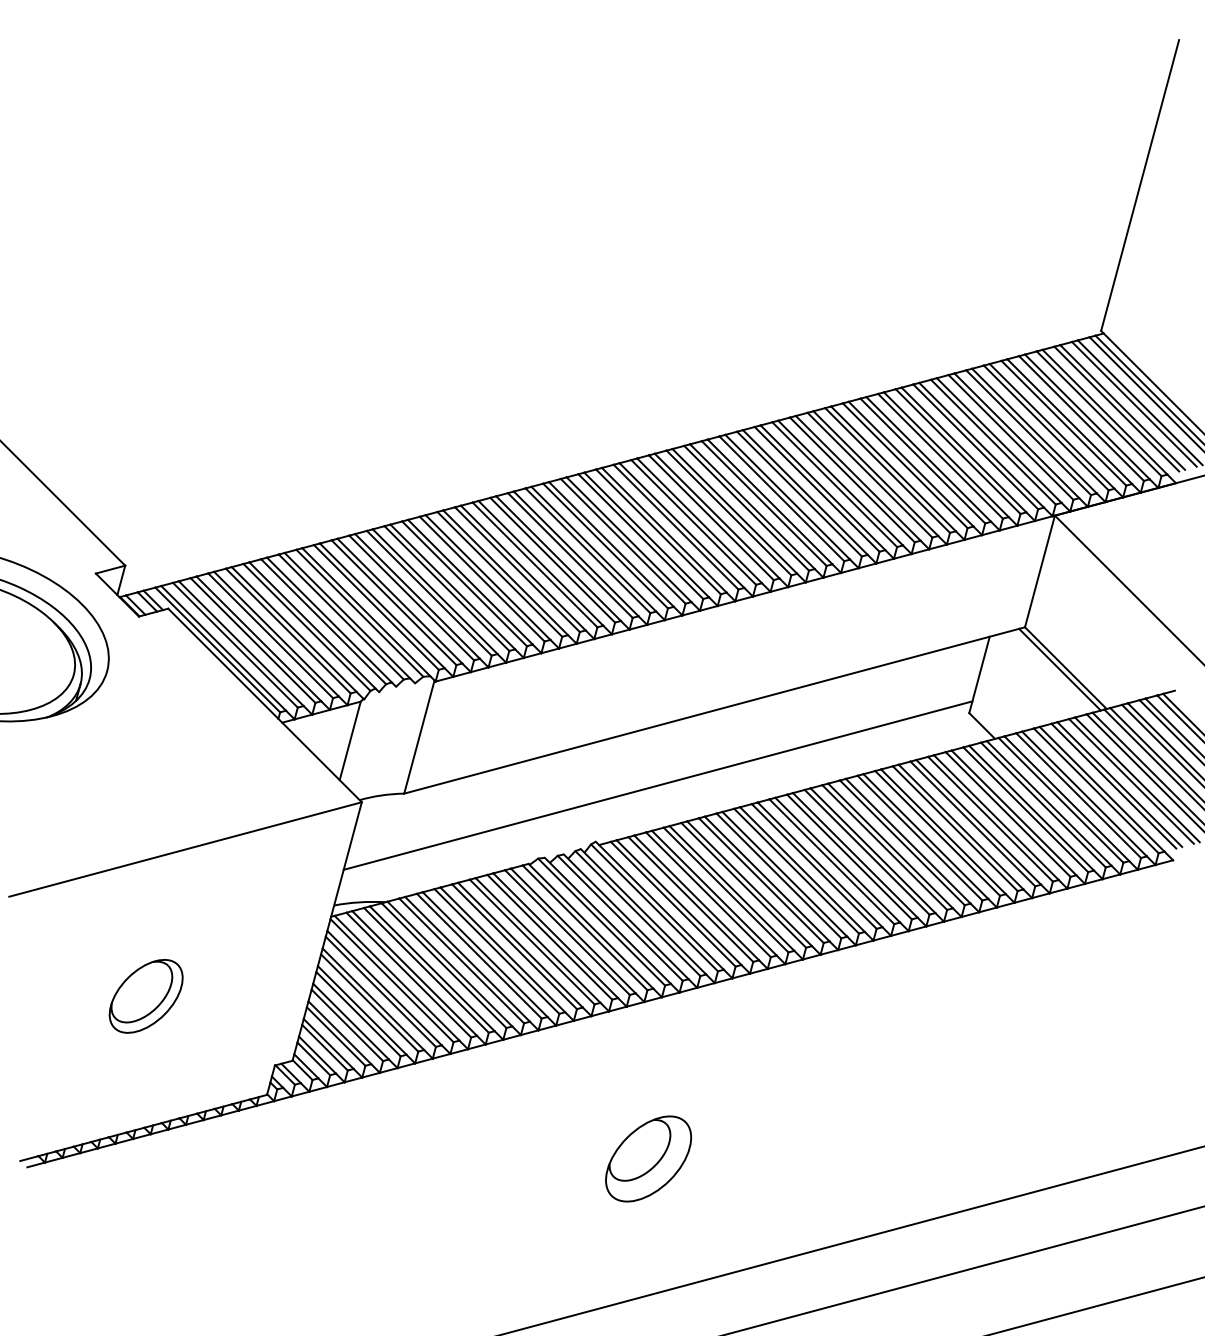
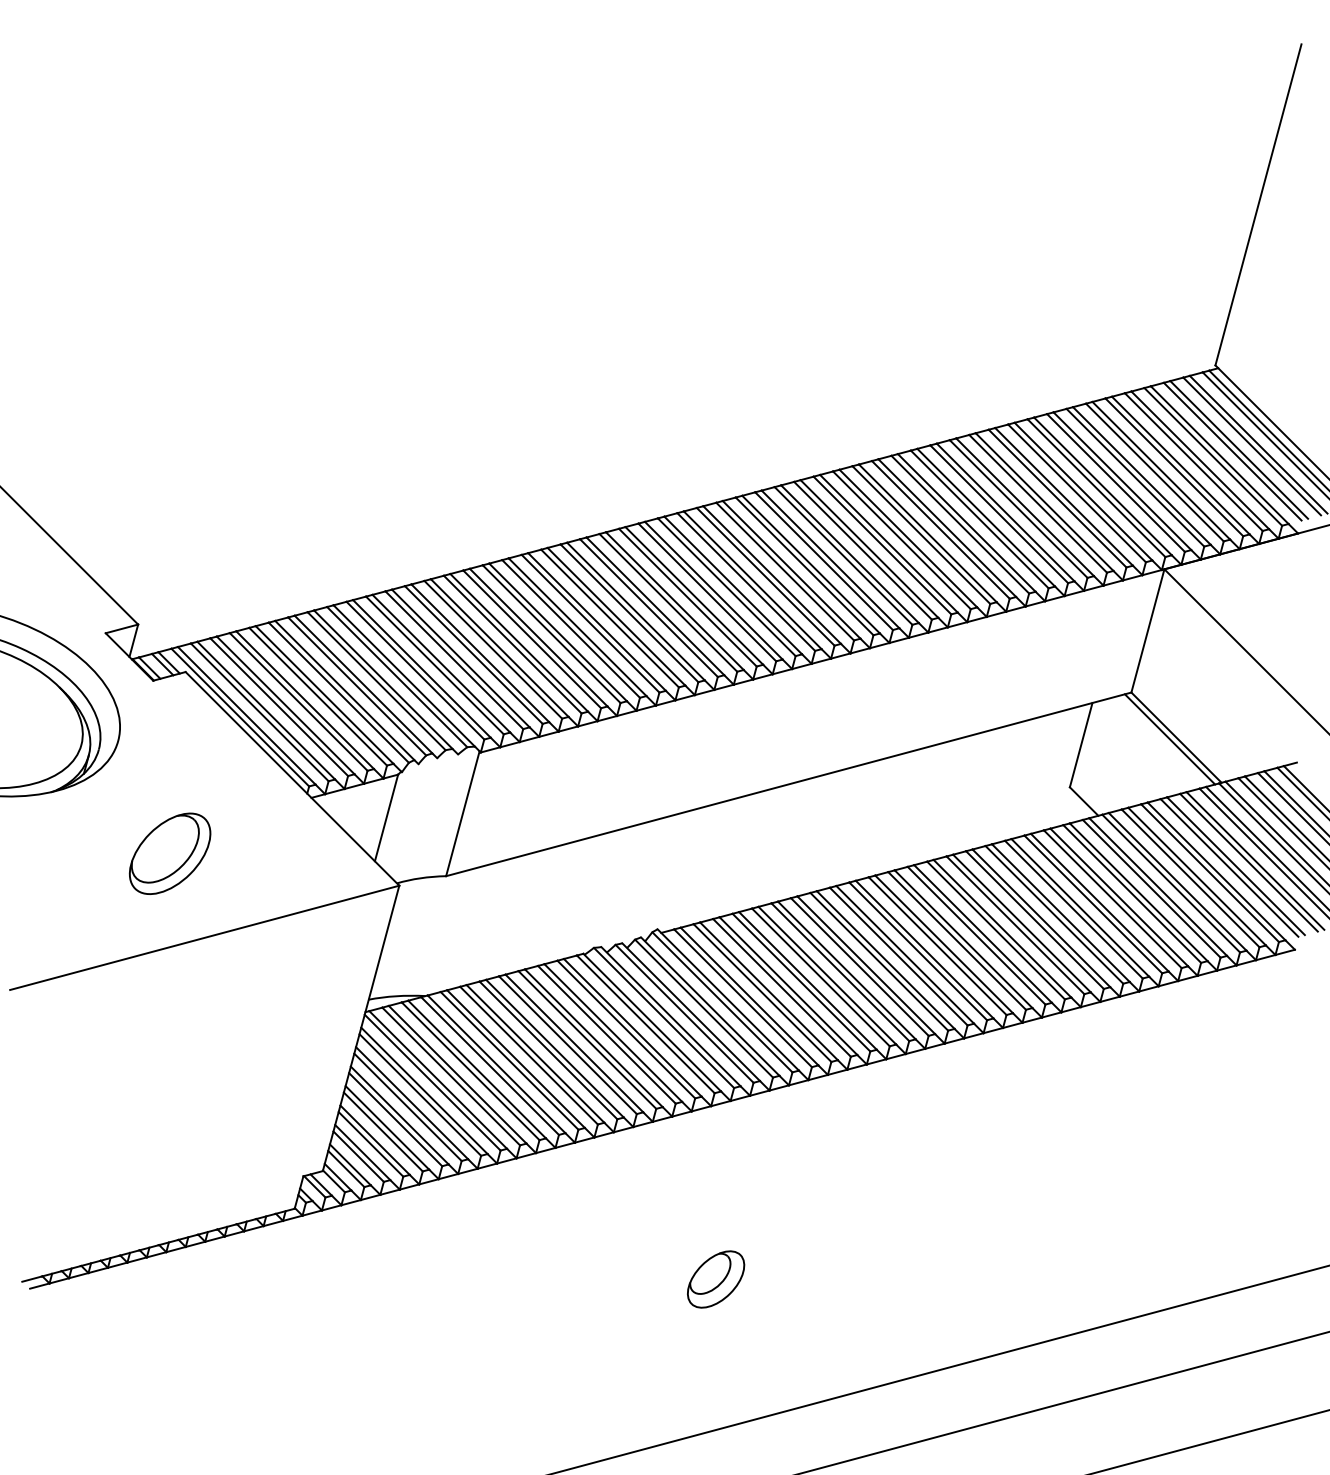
line: (657, 785) -> (725, 867), removed
part: (145, 996) -> (169, 853), moved
part: (648, 1158) -> (715, 1278), size x0.6

